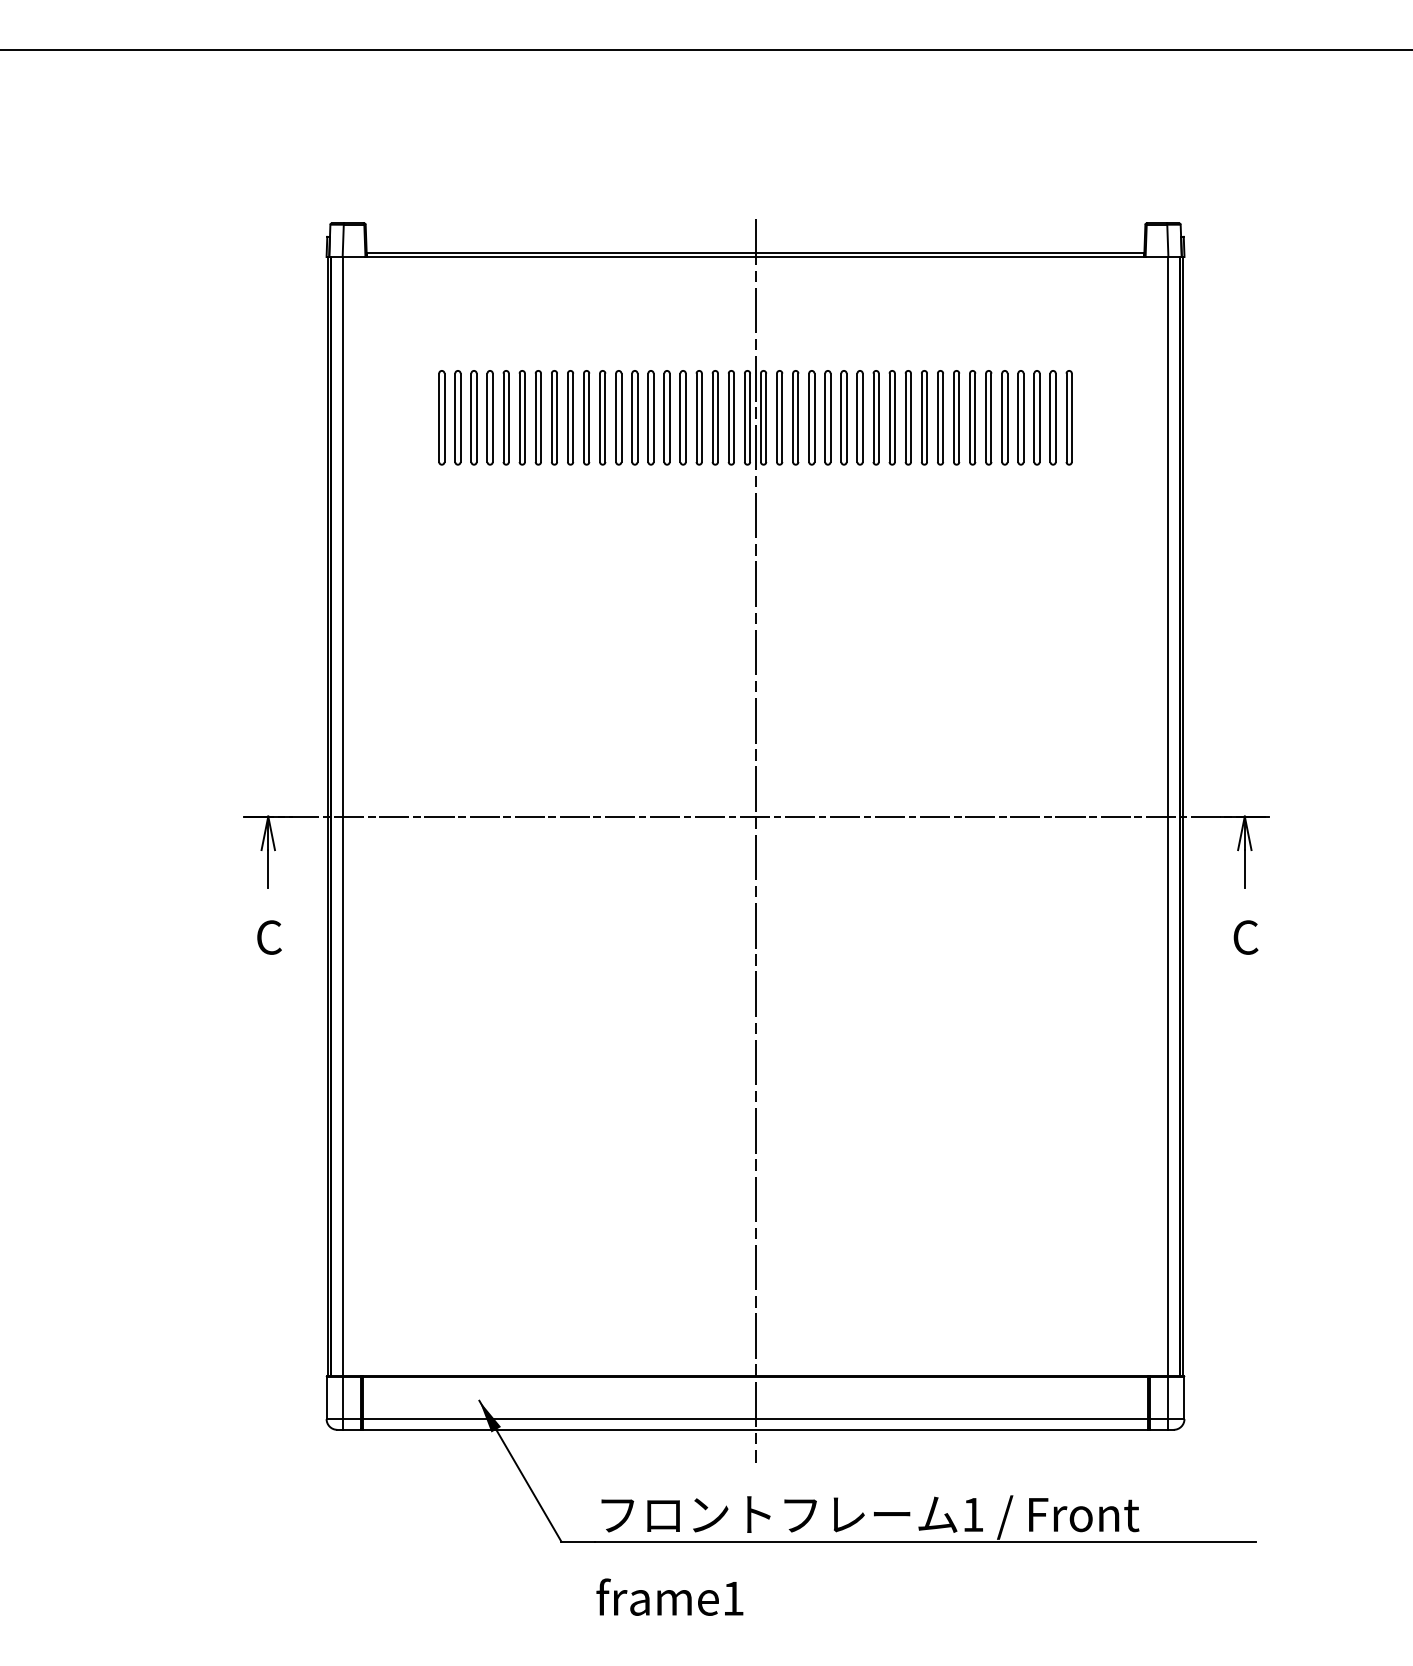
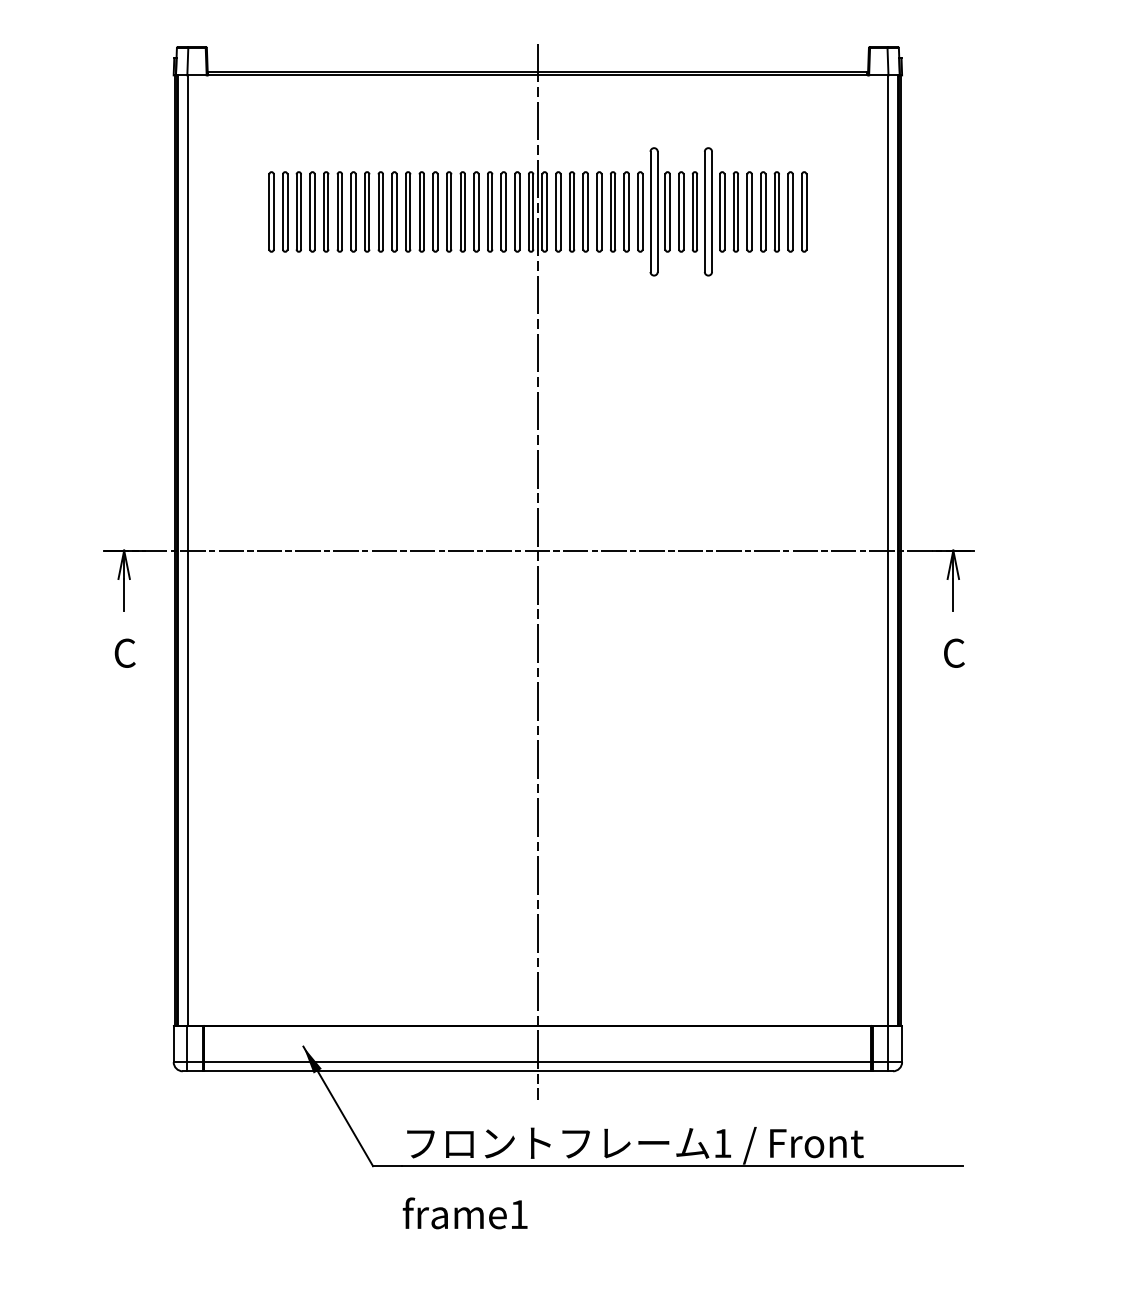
part: (891, 417) -> (653, 211), size x1.6
part: (956, 417) -> (708, 211), size x1.6

